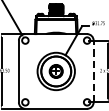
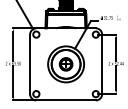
line: (93, 71) -> (102, 64), dashed -> solid

